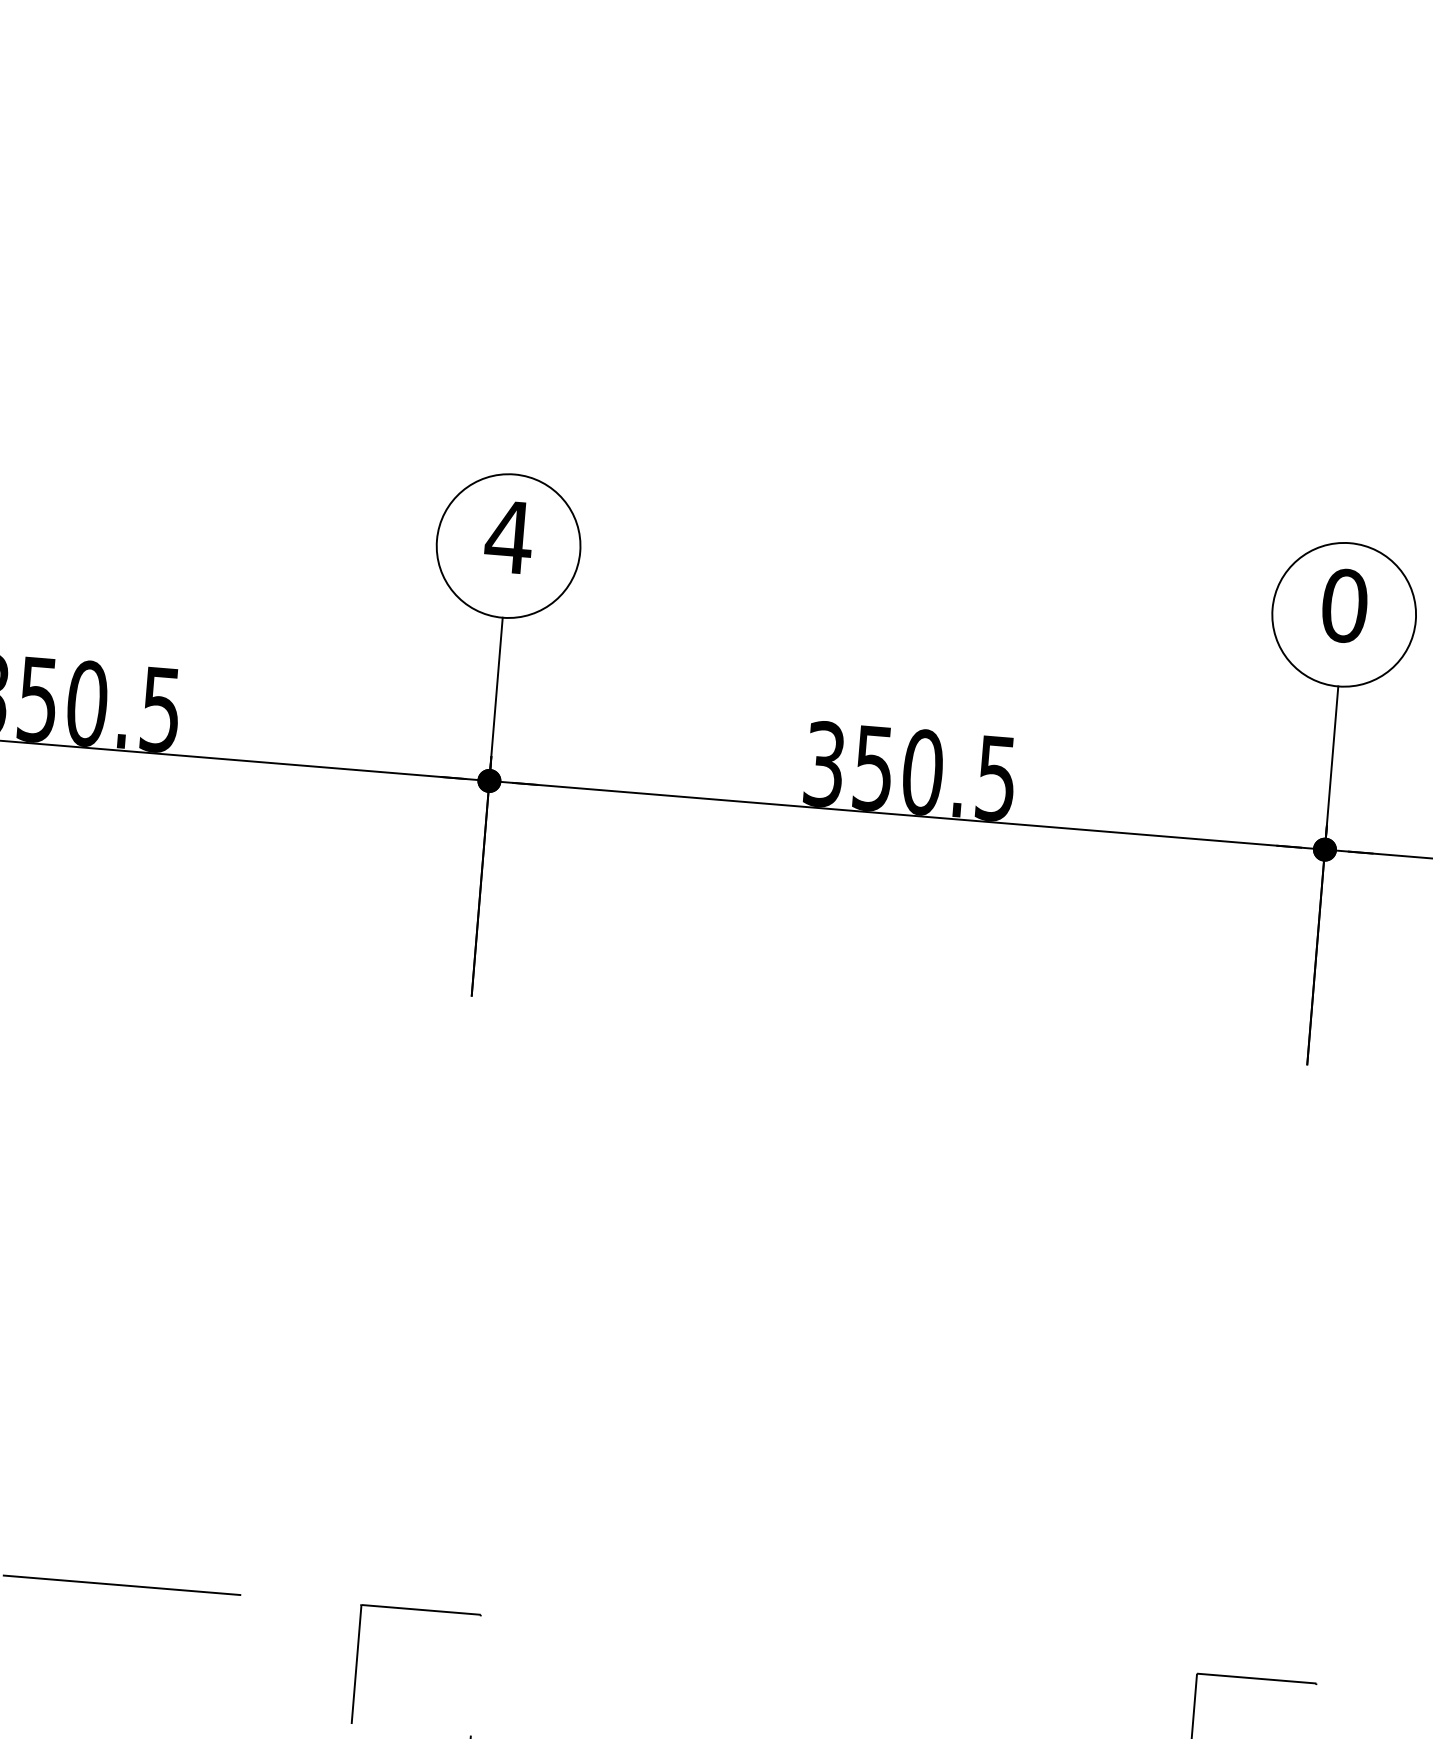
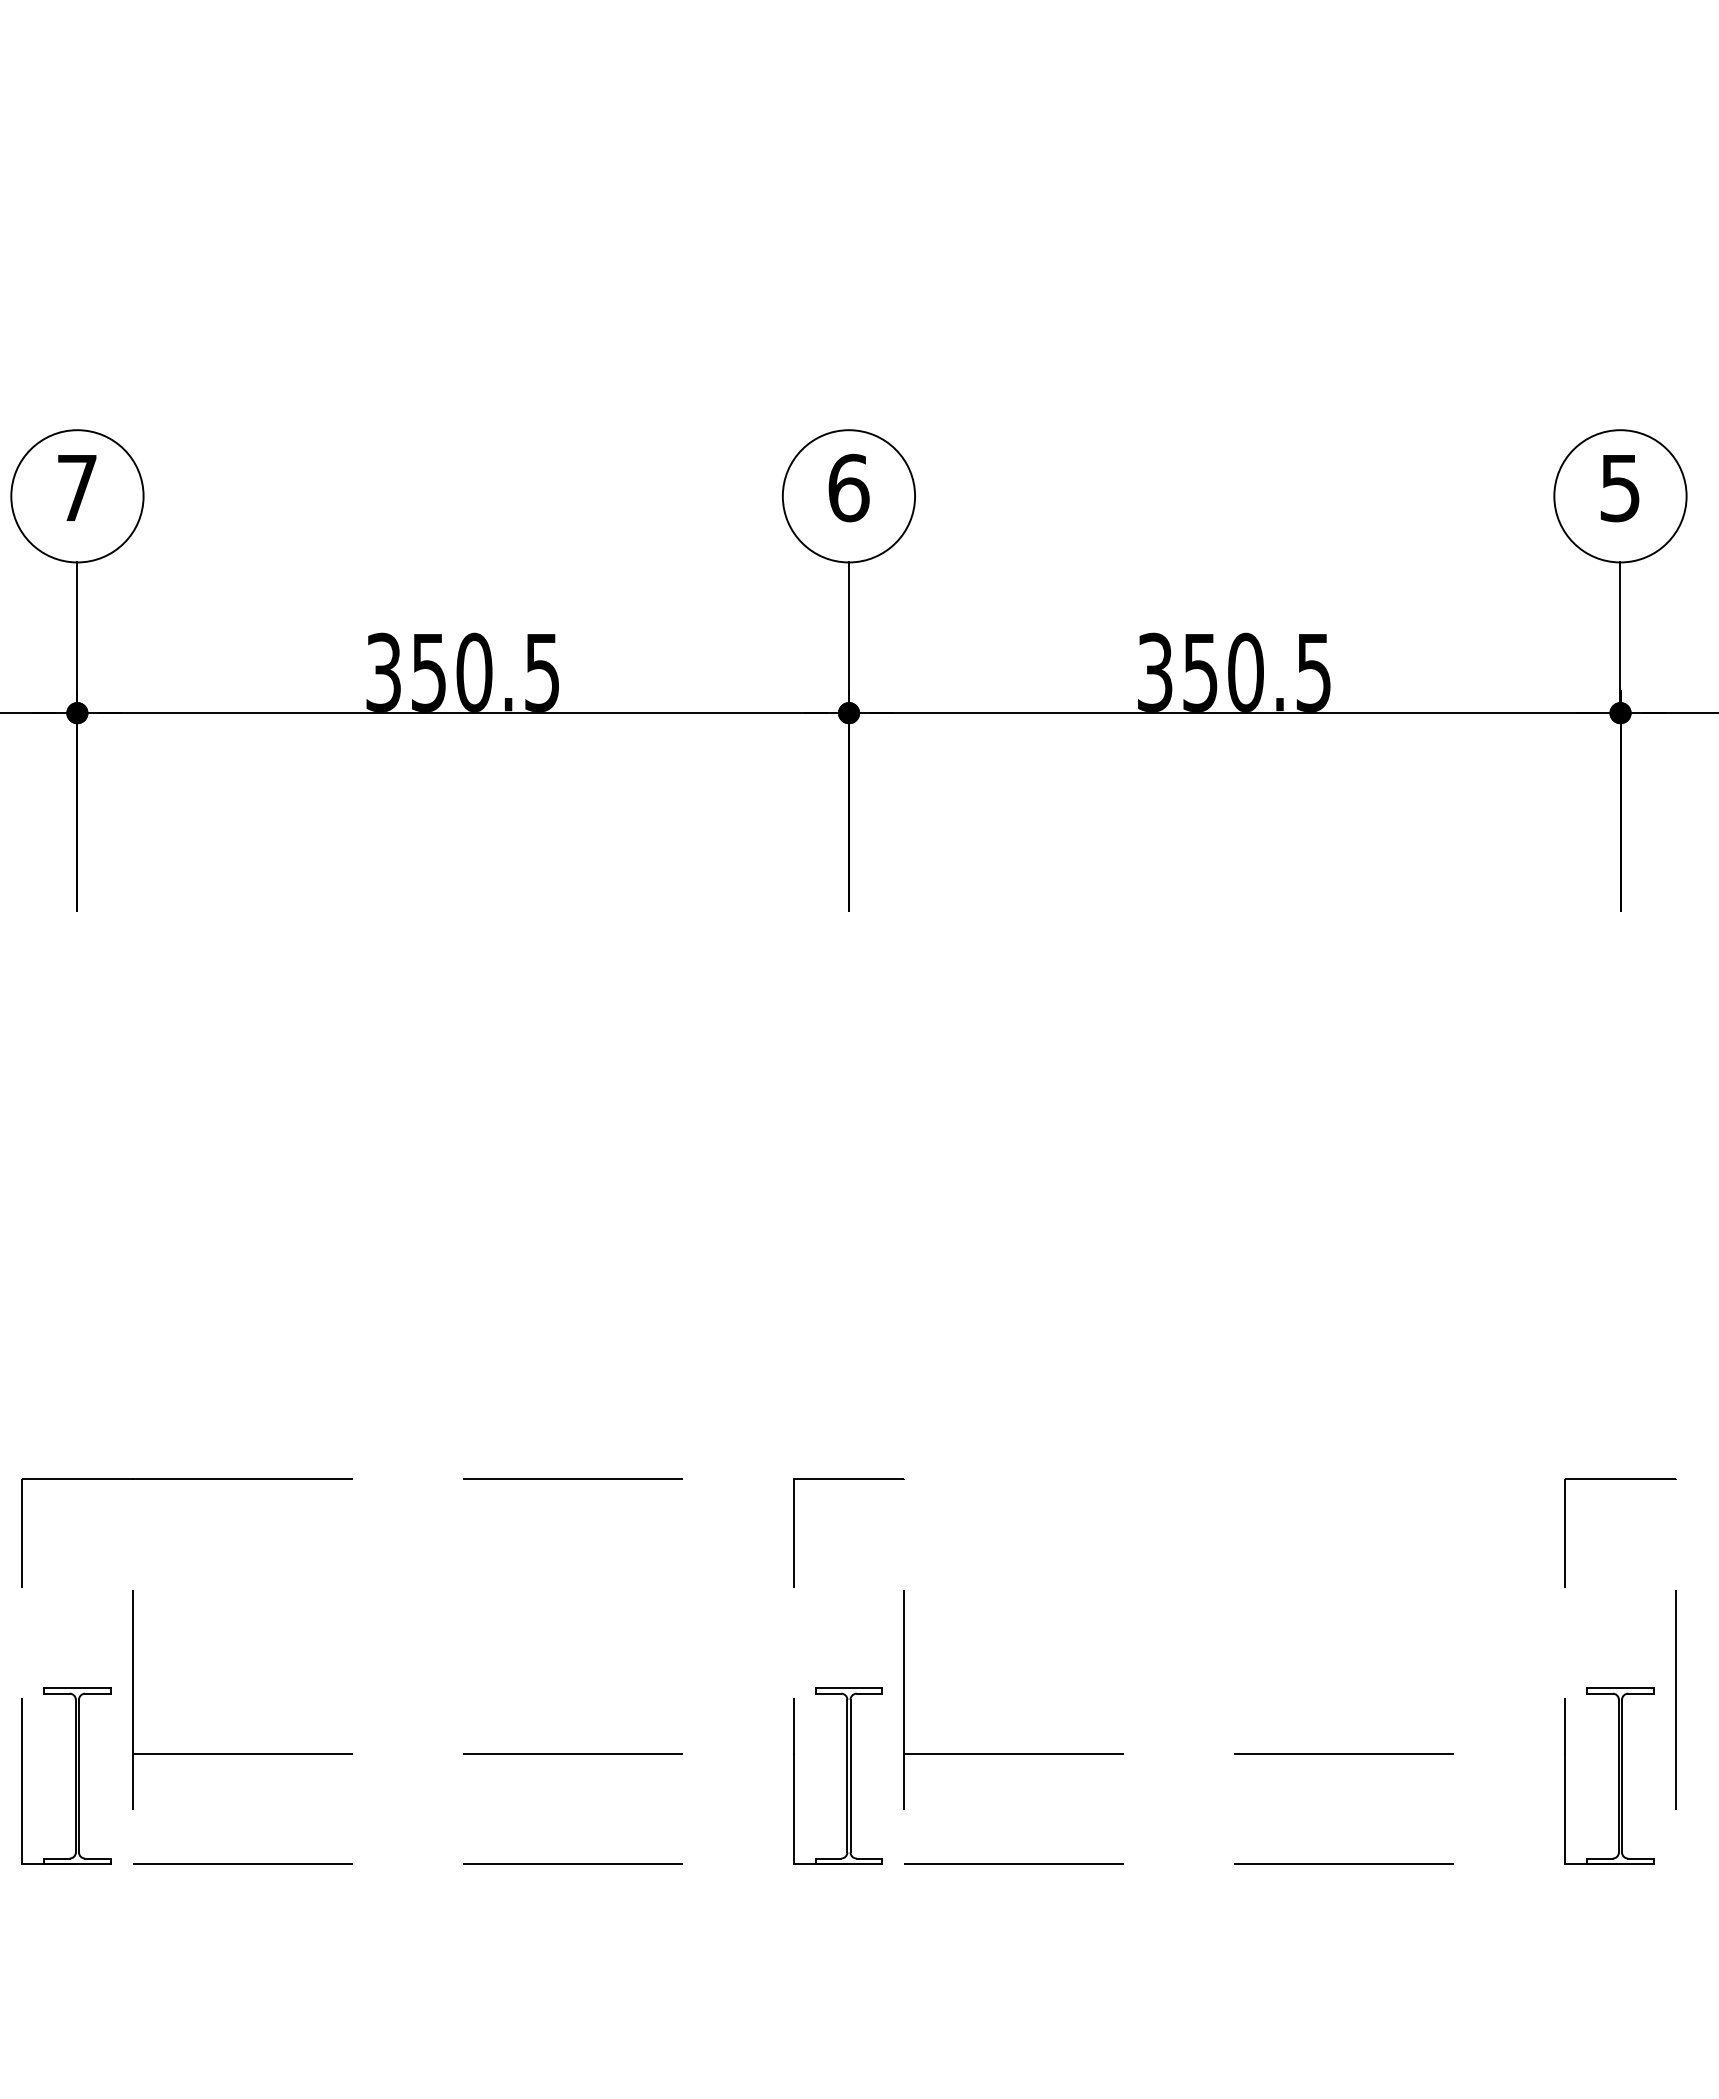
text: (508, 536) -> (848, 487), 4 -> 6
text: (1345, 605) -> (1620, 487), 0 -> 5

